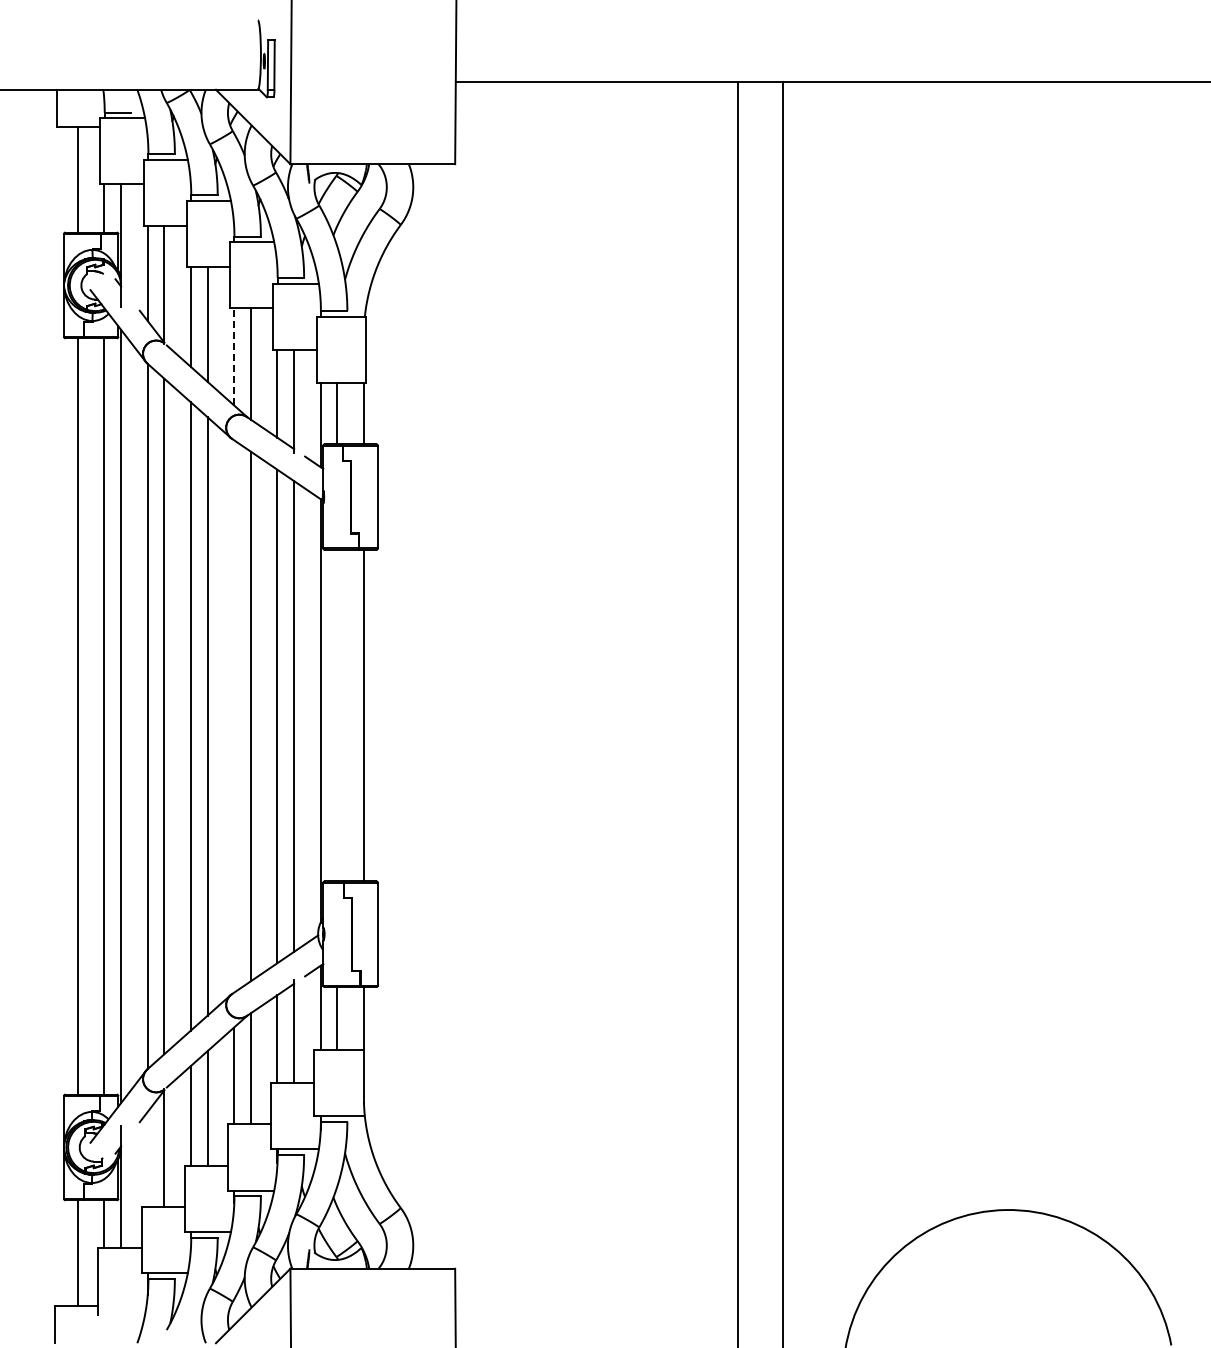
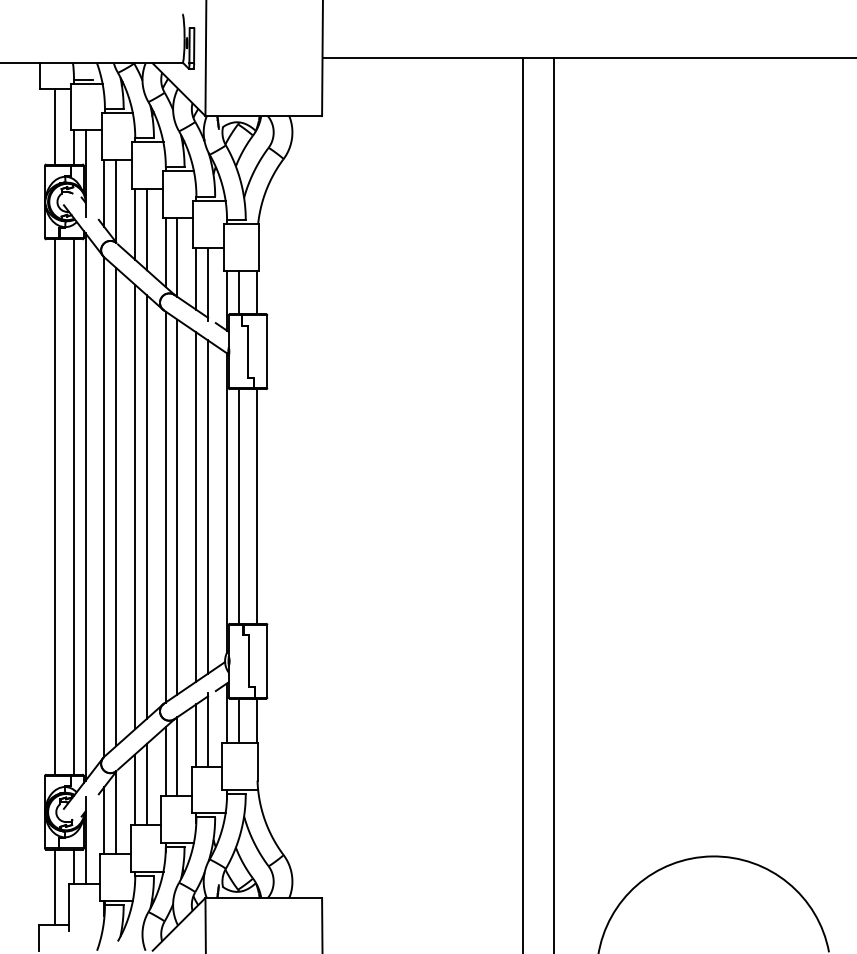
line: (234, 356) -> (165, 252), dashed -> solid
line: (337, 715) -> (238, 506), added
line: (234, 716) -> (165, 507), added
line: (147, 1159) -> (104, 820), added

